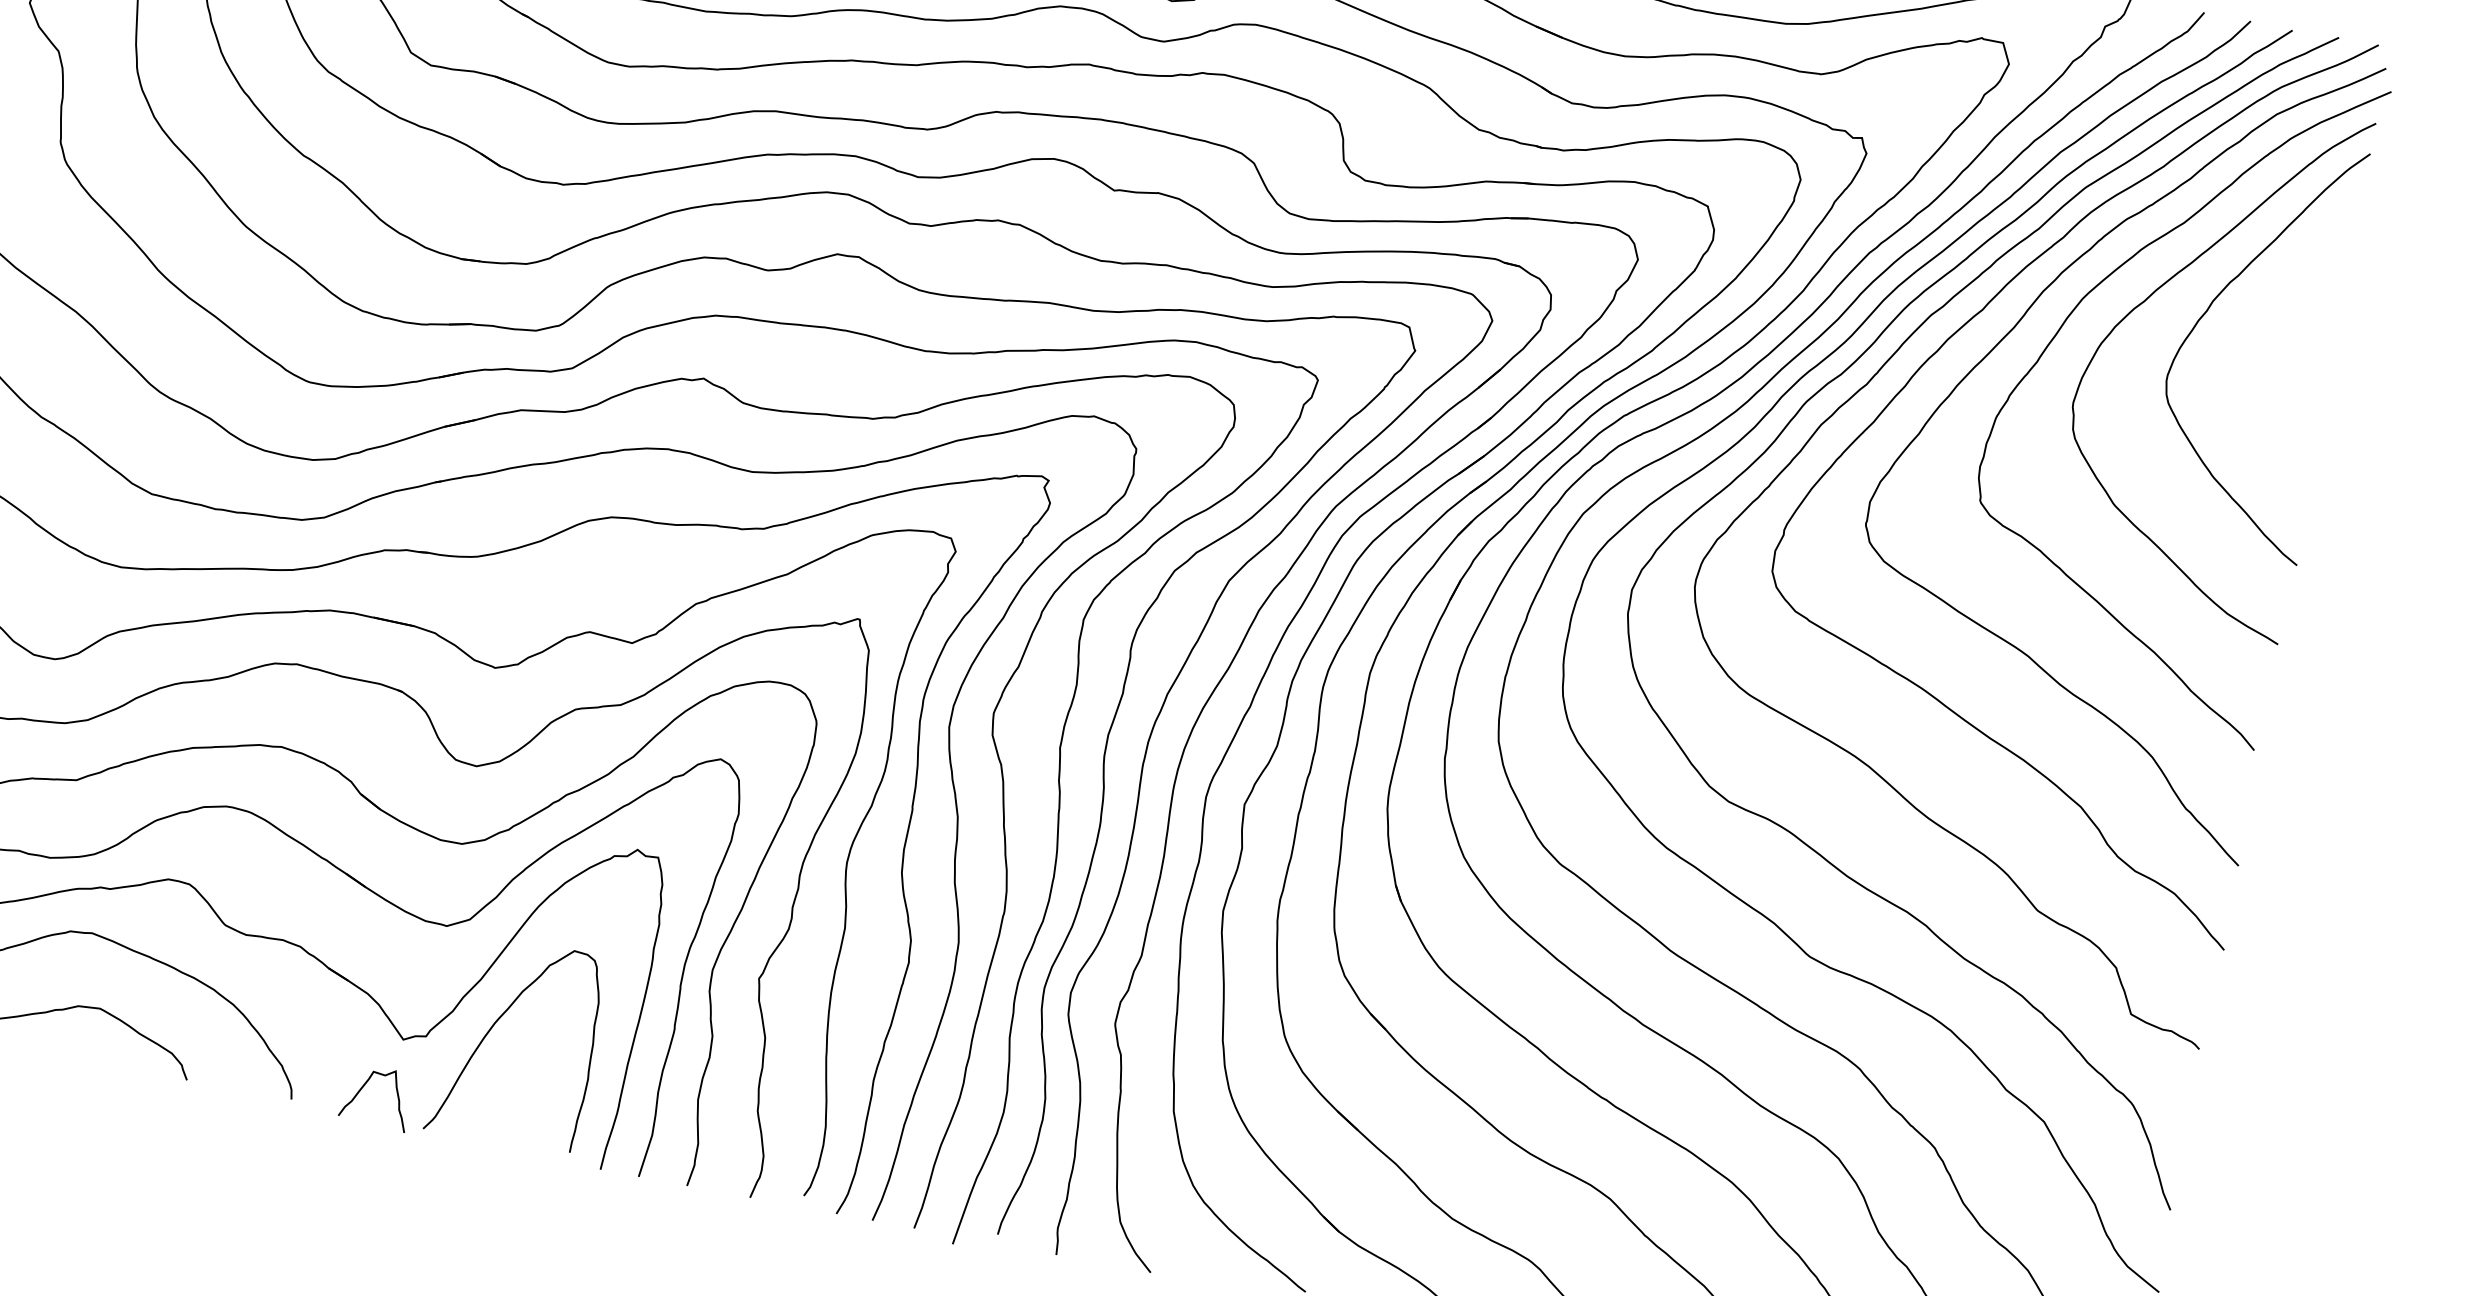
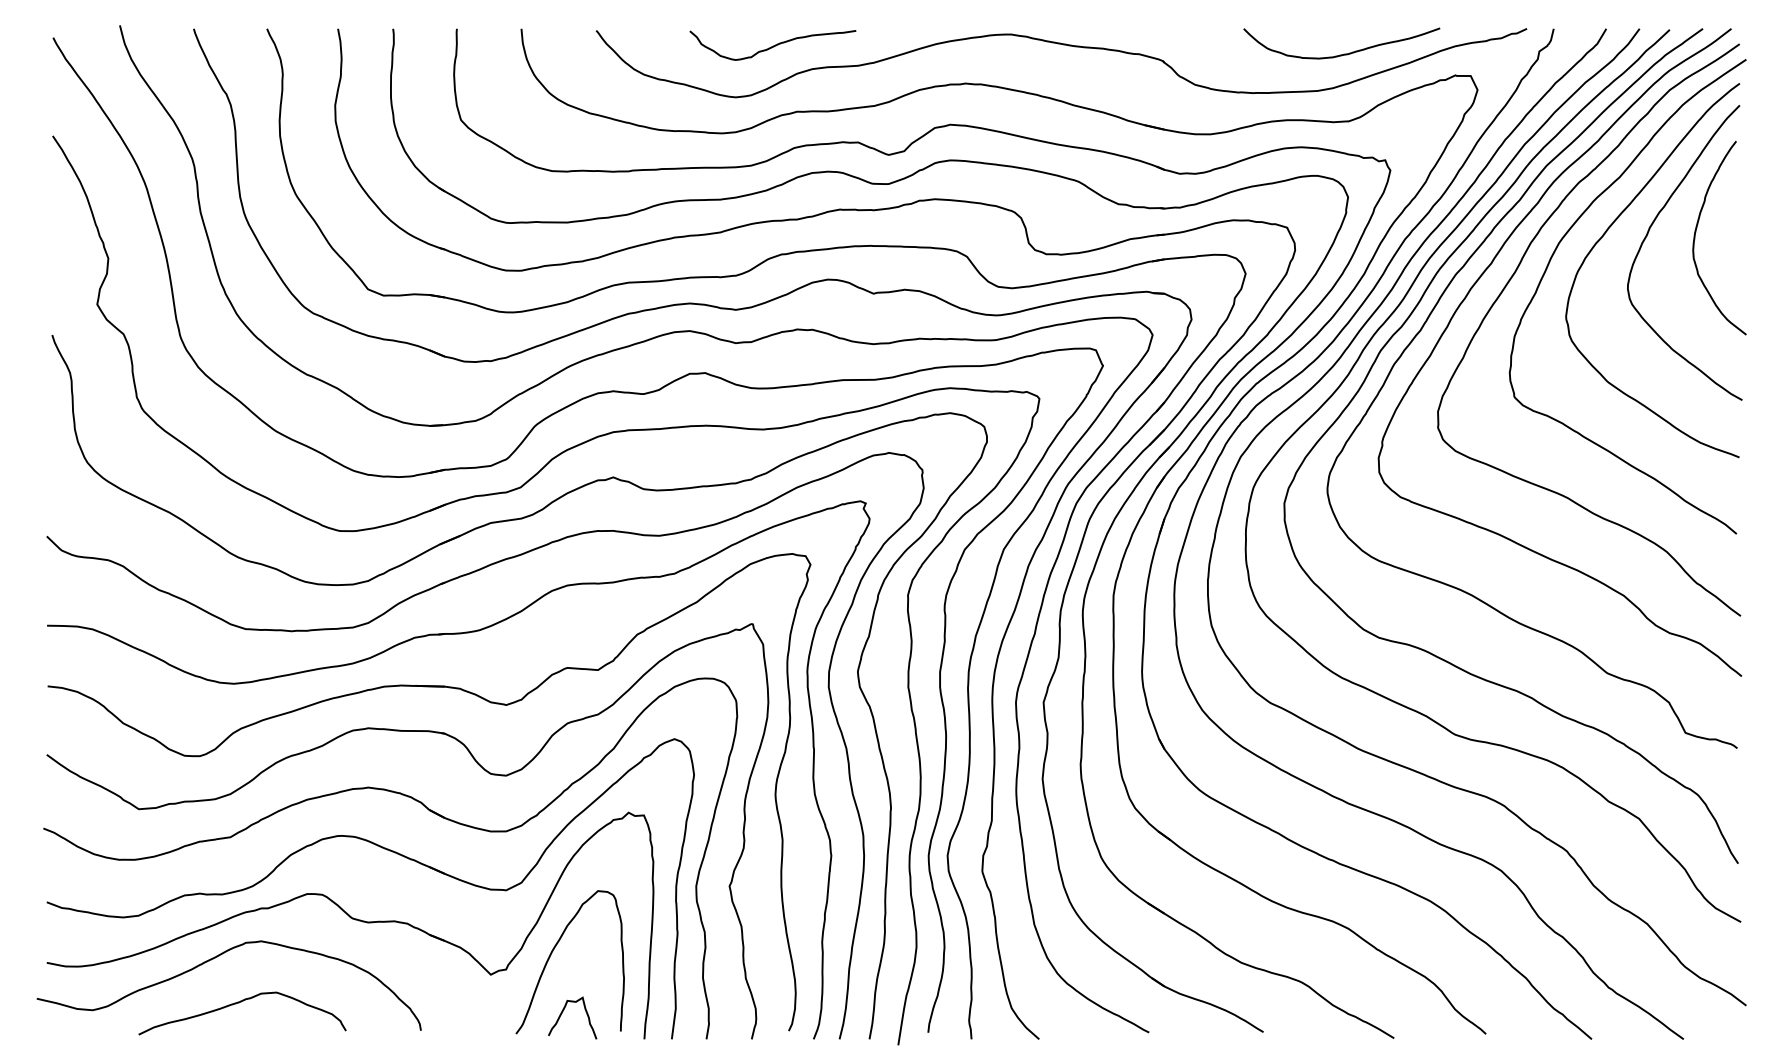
curve: (2276, 319) -> (1696, 232), added
curve: (363, 1088) -> (562, 1013), moved

